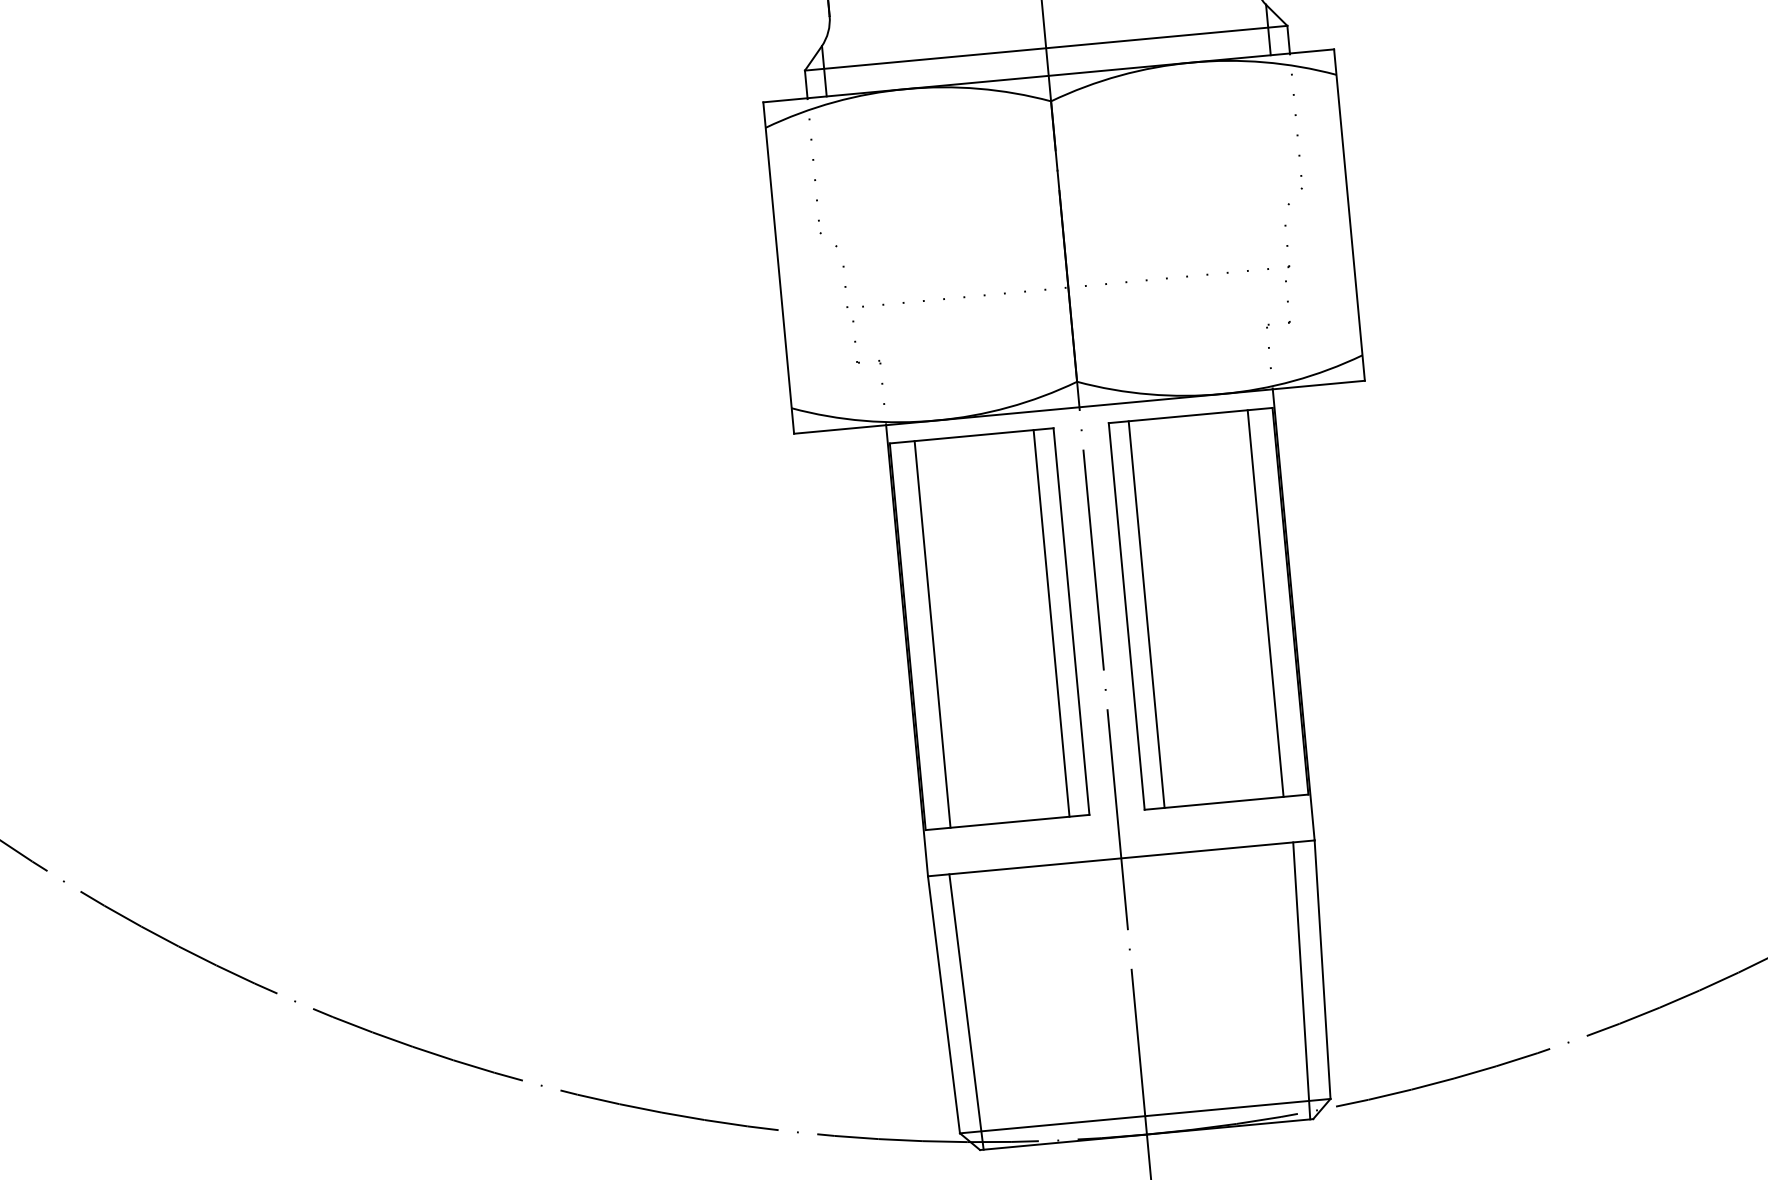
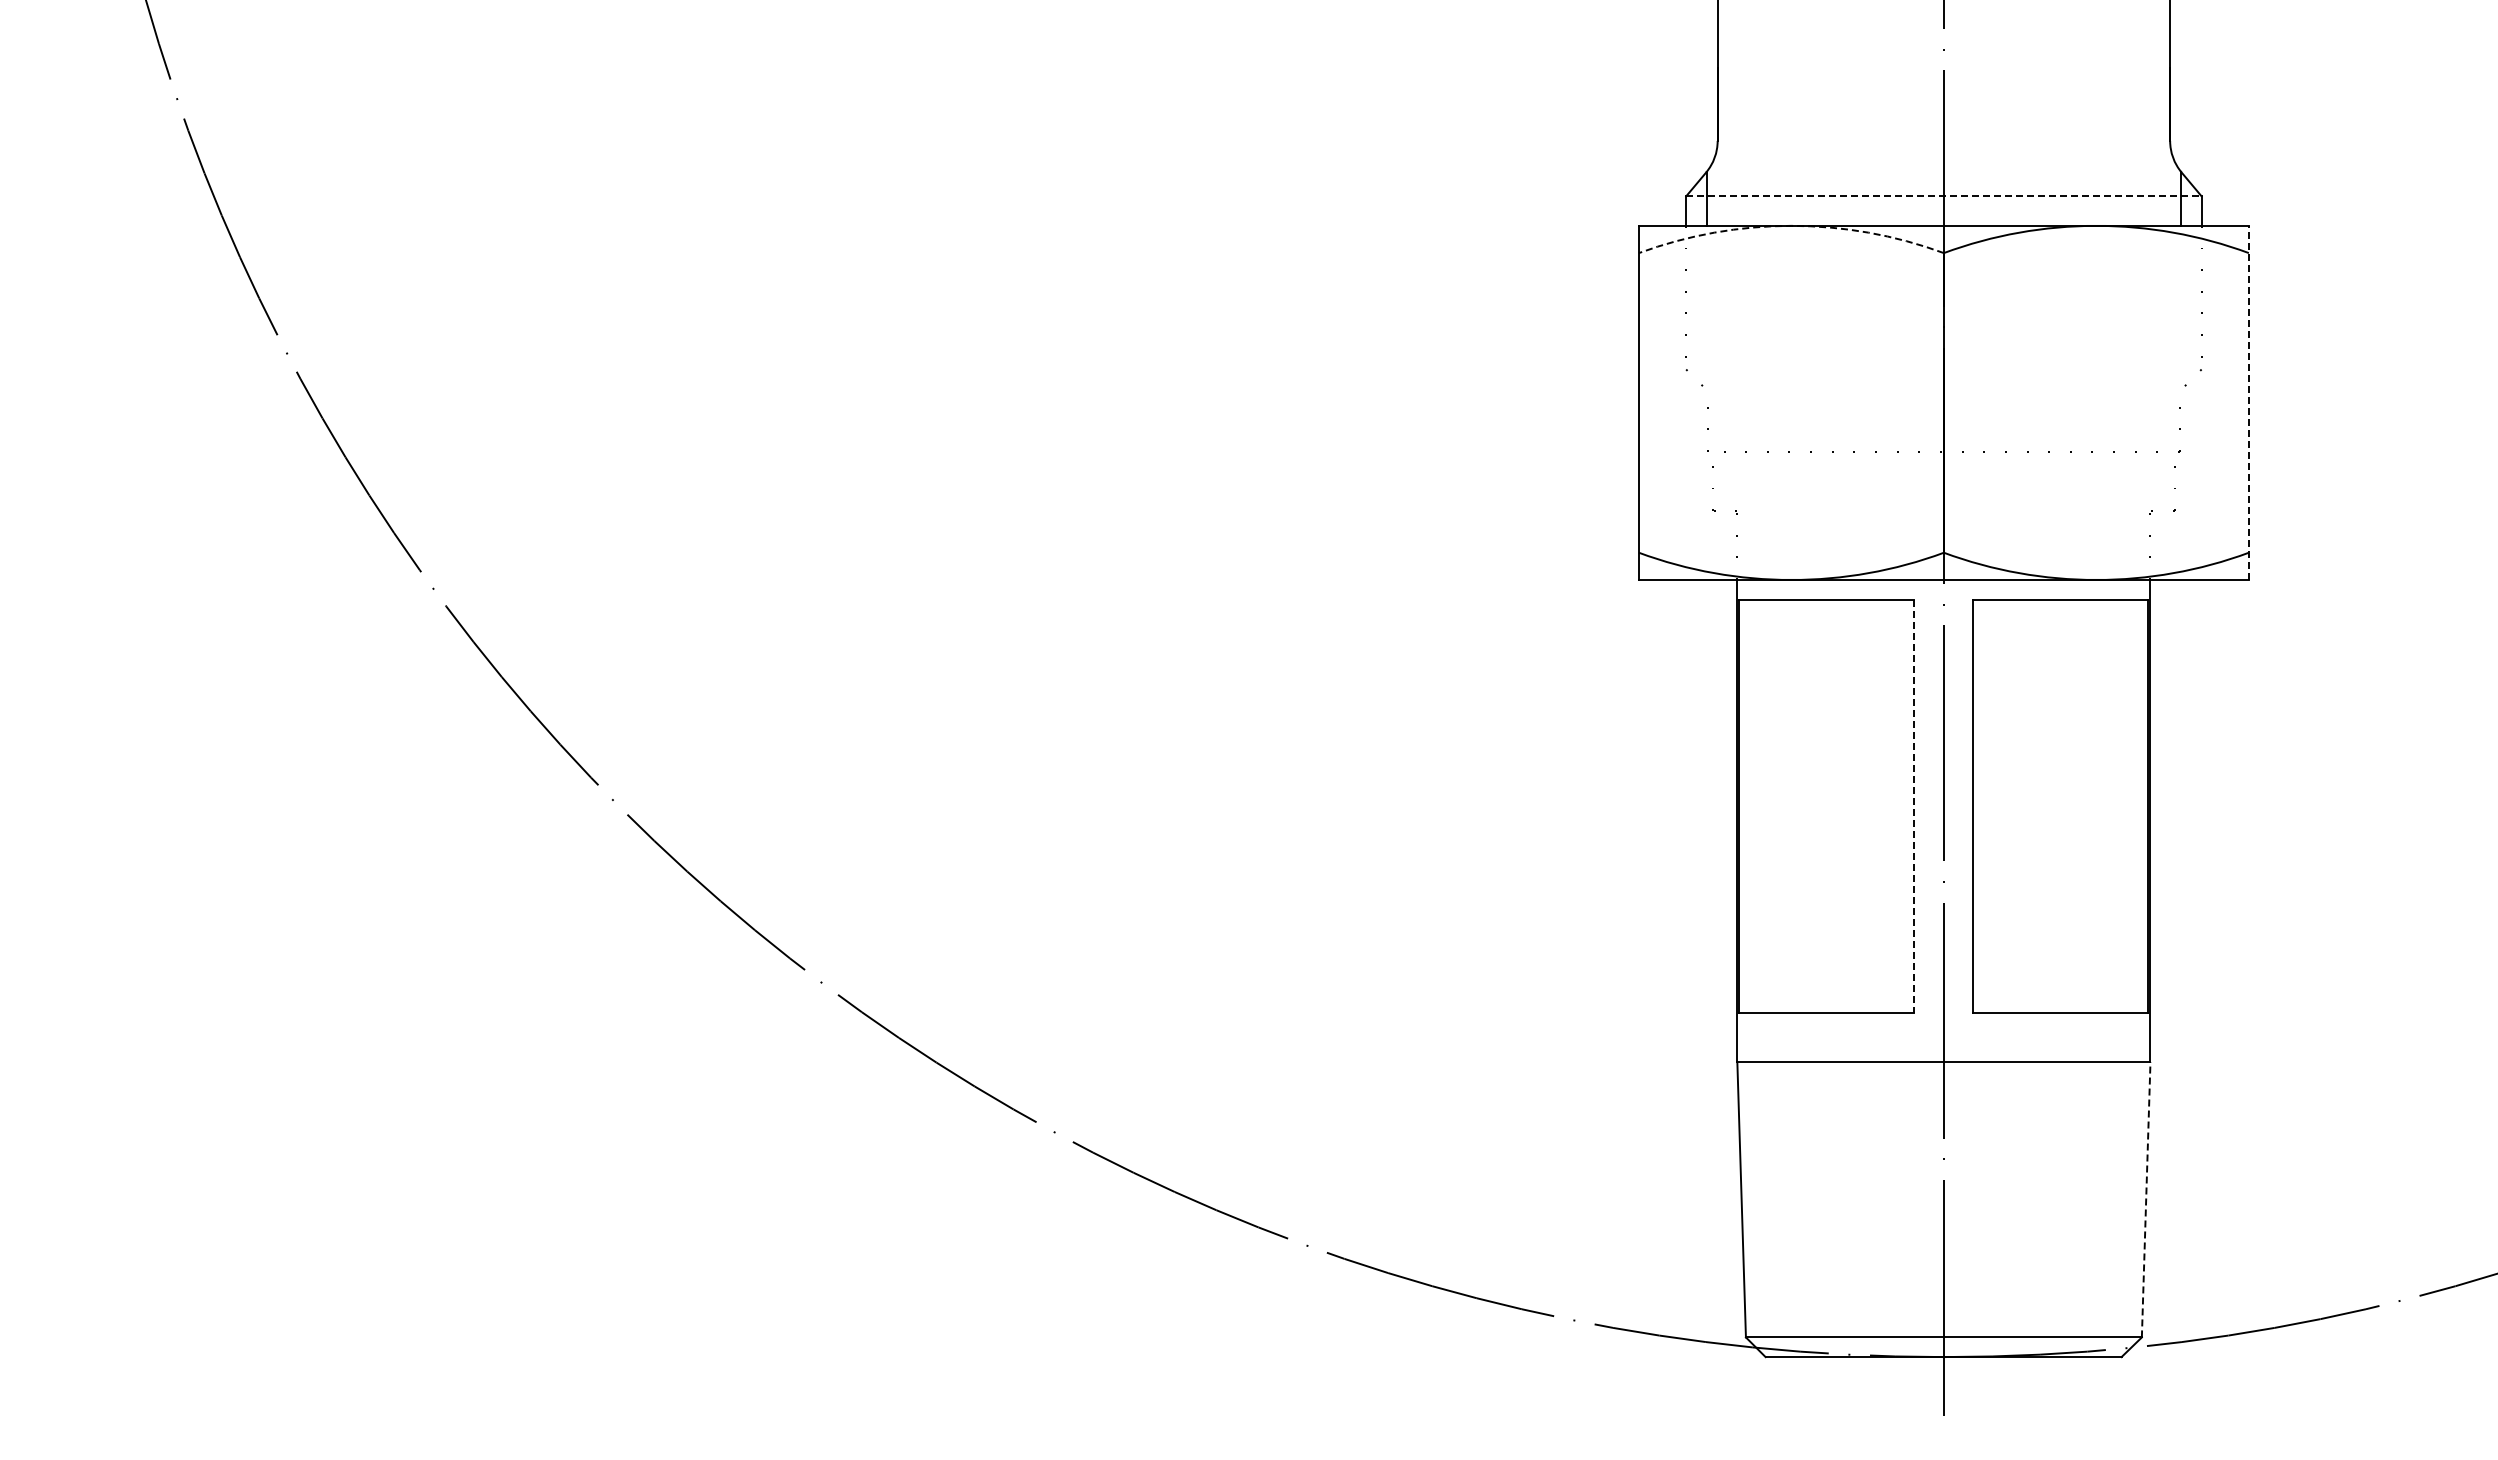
line: (1045, 48) -> (1943, 196), solid -> dashed
arc: (906, 88) -> (1791, 225), solid -> dashed
line: (1349, 214) -> (2248, 402), solid -> dashed
line: (1265, 602) -> (2121, 805), removed
line: (1146, 613) -> (1994, 805), removed
line: (1071, 621) -> (1914, 806), solid -> dashed
line: (1051, 622) -> (1893, 805), removed
line: (932, 633) -> (1765, 805), removed
line: (1322, 969) -> (2146, 1199), solid -> dashed
line: (1301, 980) -> (2122, 1209), removed
line: (966, 1012) -> (1764, 1209), removed

